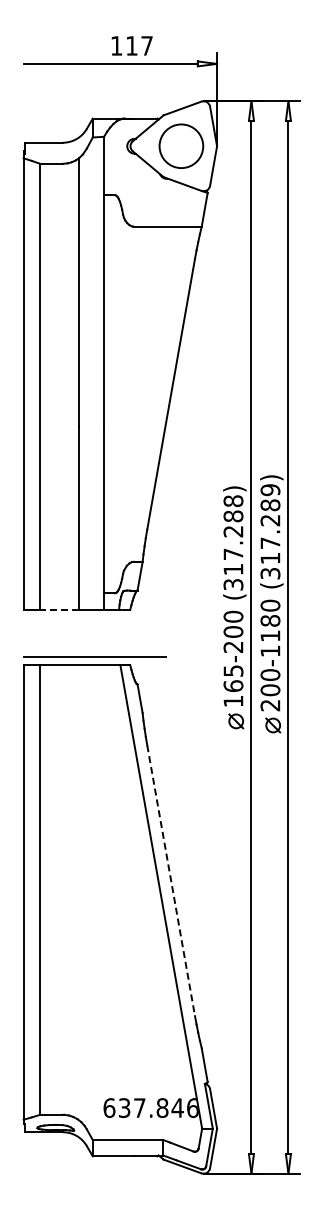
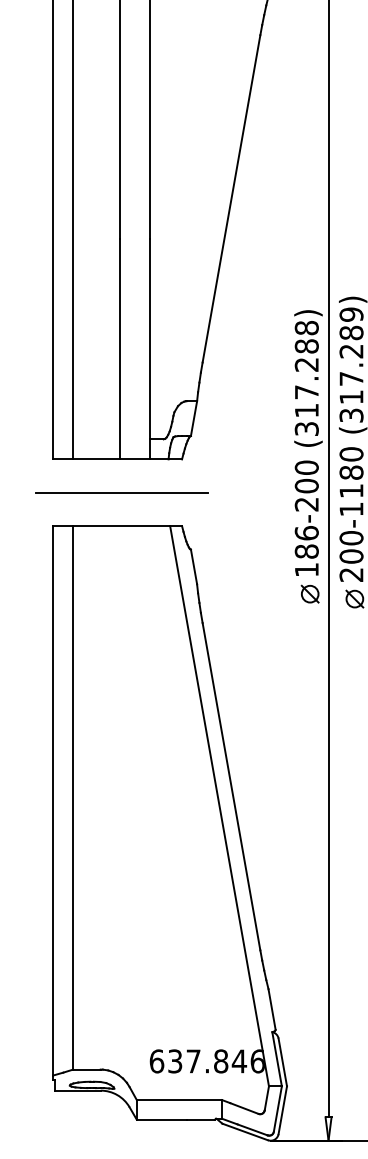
line: (59, 609) -> (96, 458), dashed -> solid
line: (94, 656) -> (121, 491), moved
text: (233, 678) -> (306, 542), 165-200 -> 186-200
line: (171, 880) -> (231, 786), dashed -> solid

